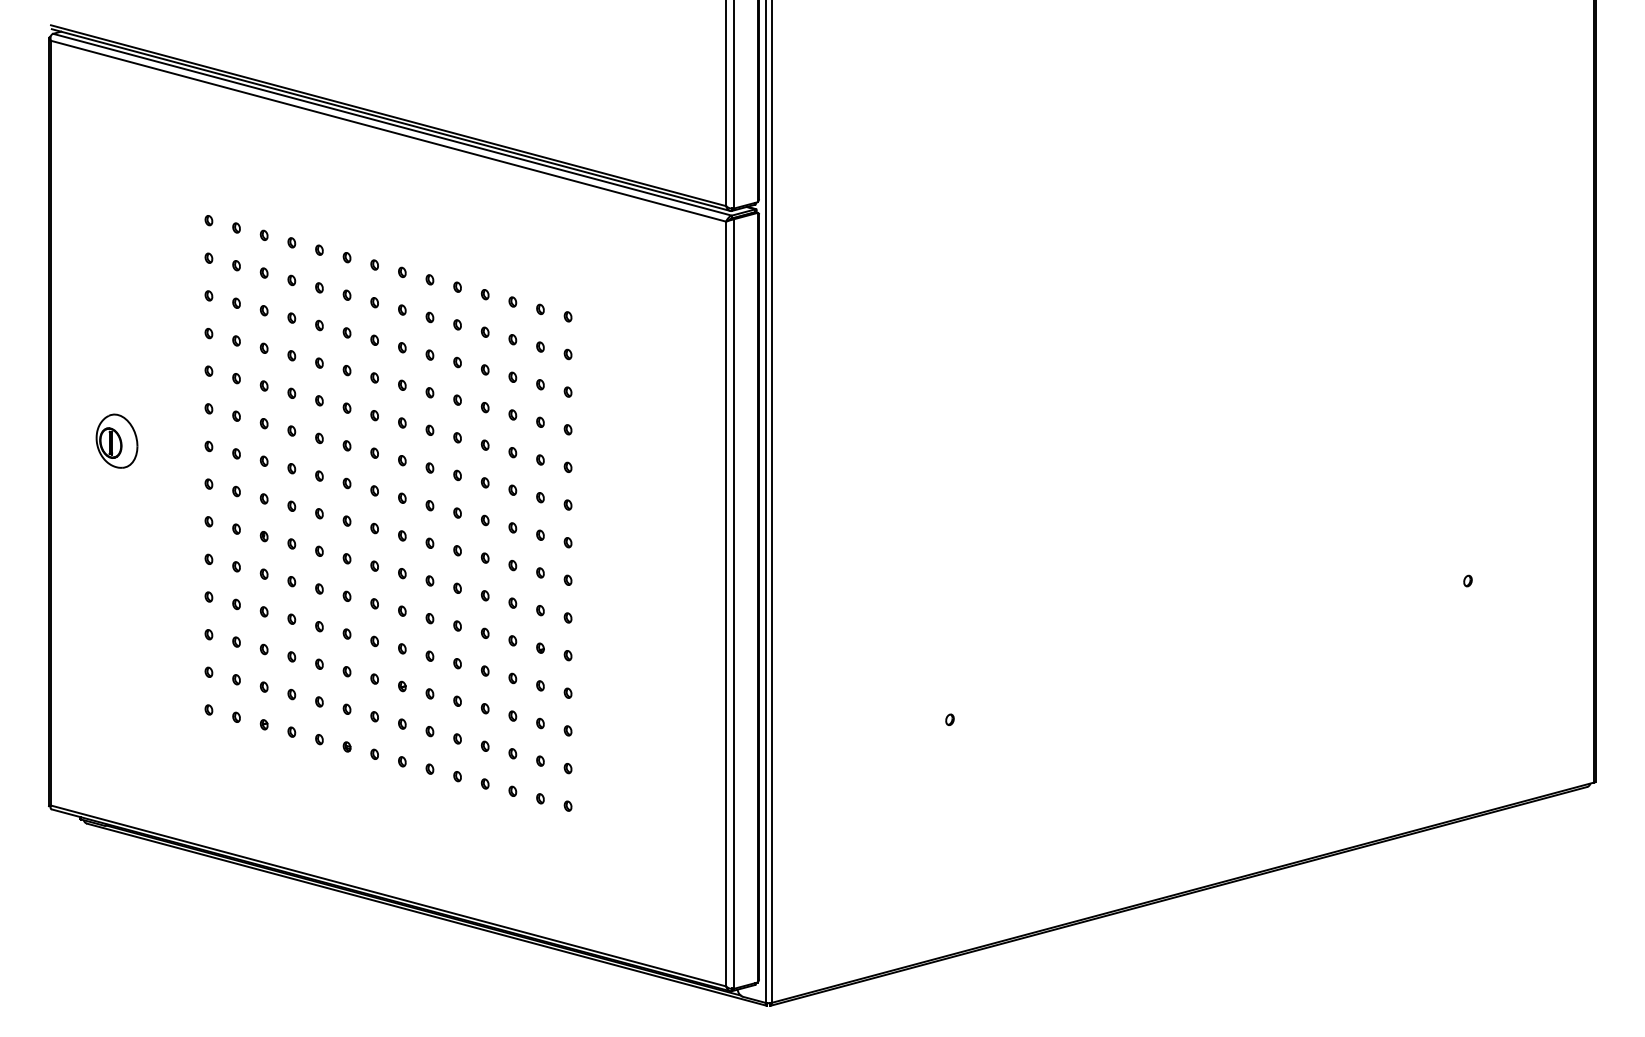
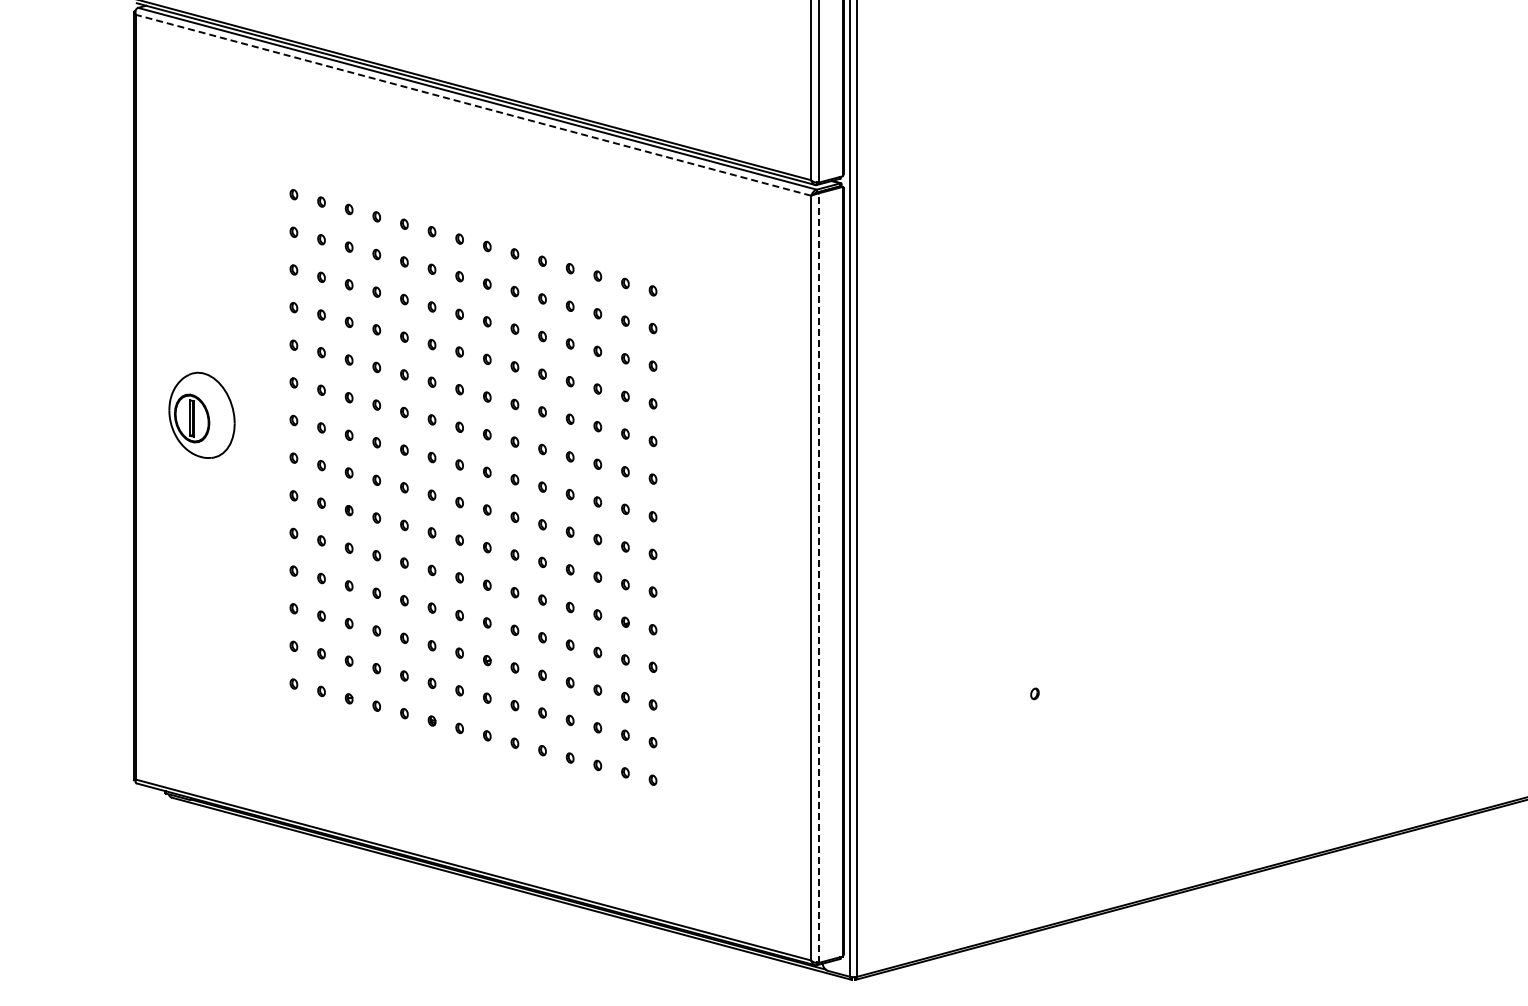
line: (388, 131) -> (473, 105), solid -> dashed
part: (116, 440) -> (201, 414), size x1.6
line: (734, 604) -> (819, 578), solid -> dashed

